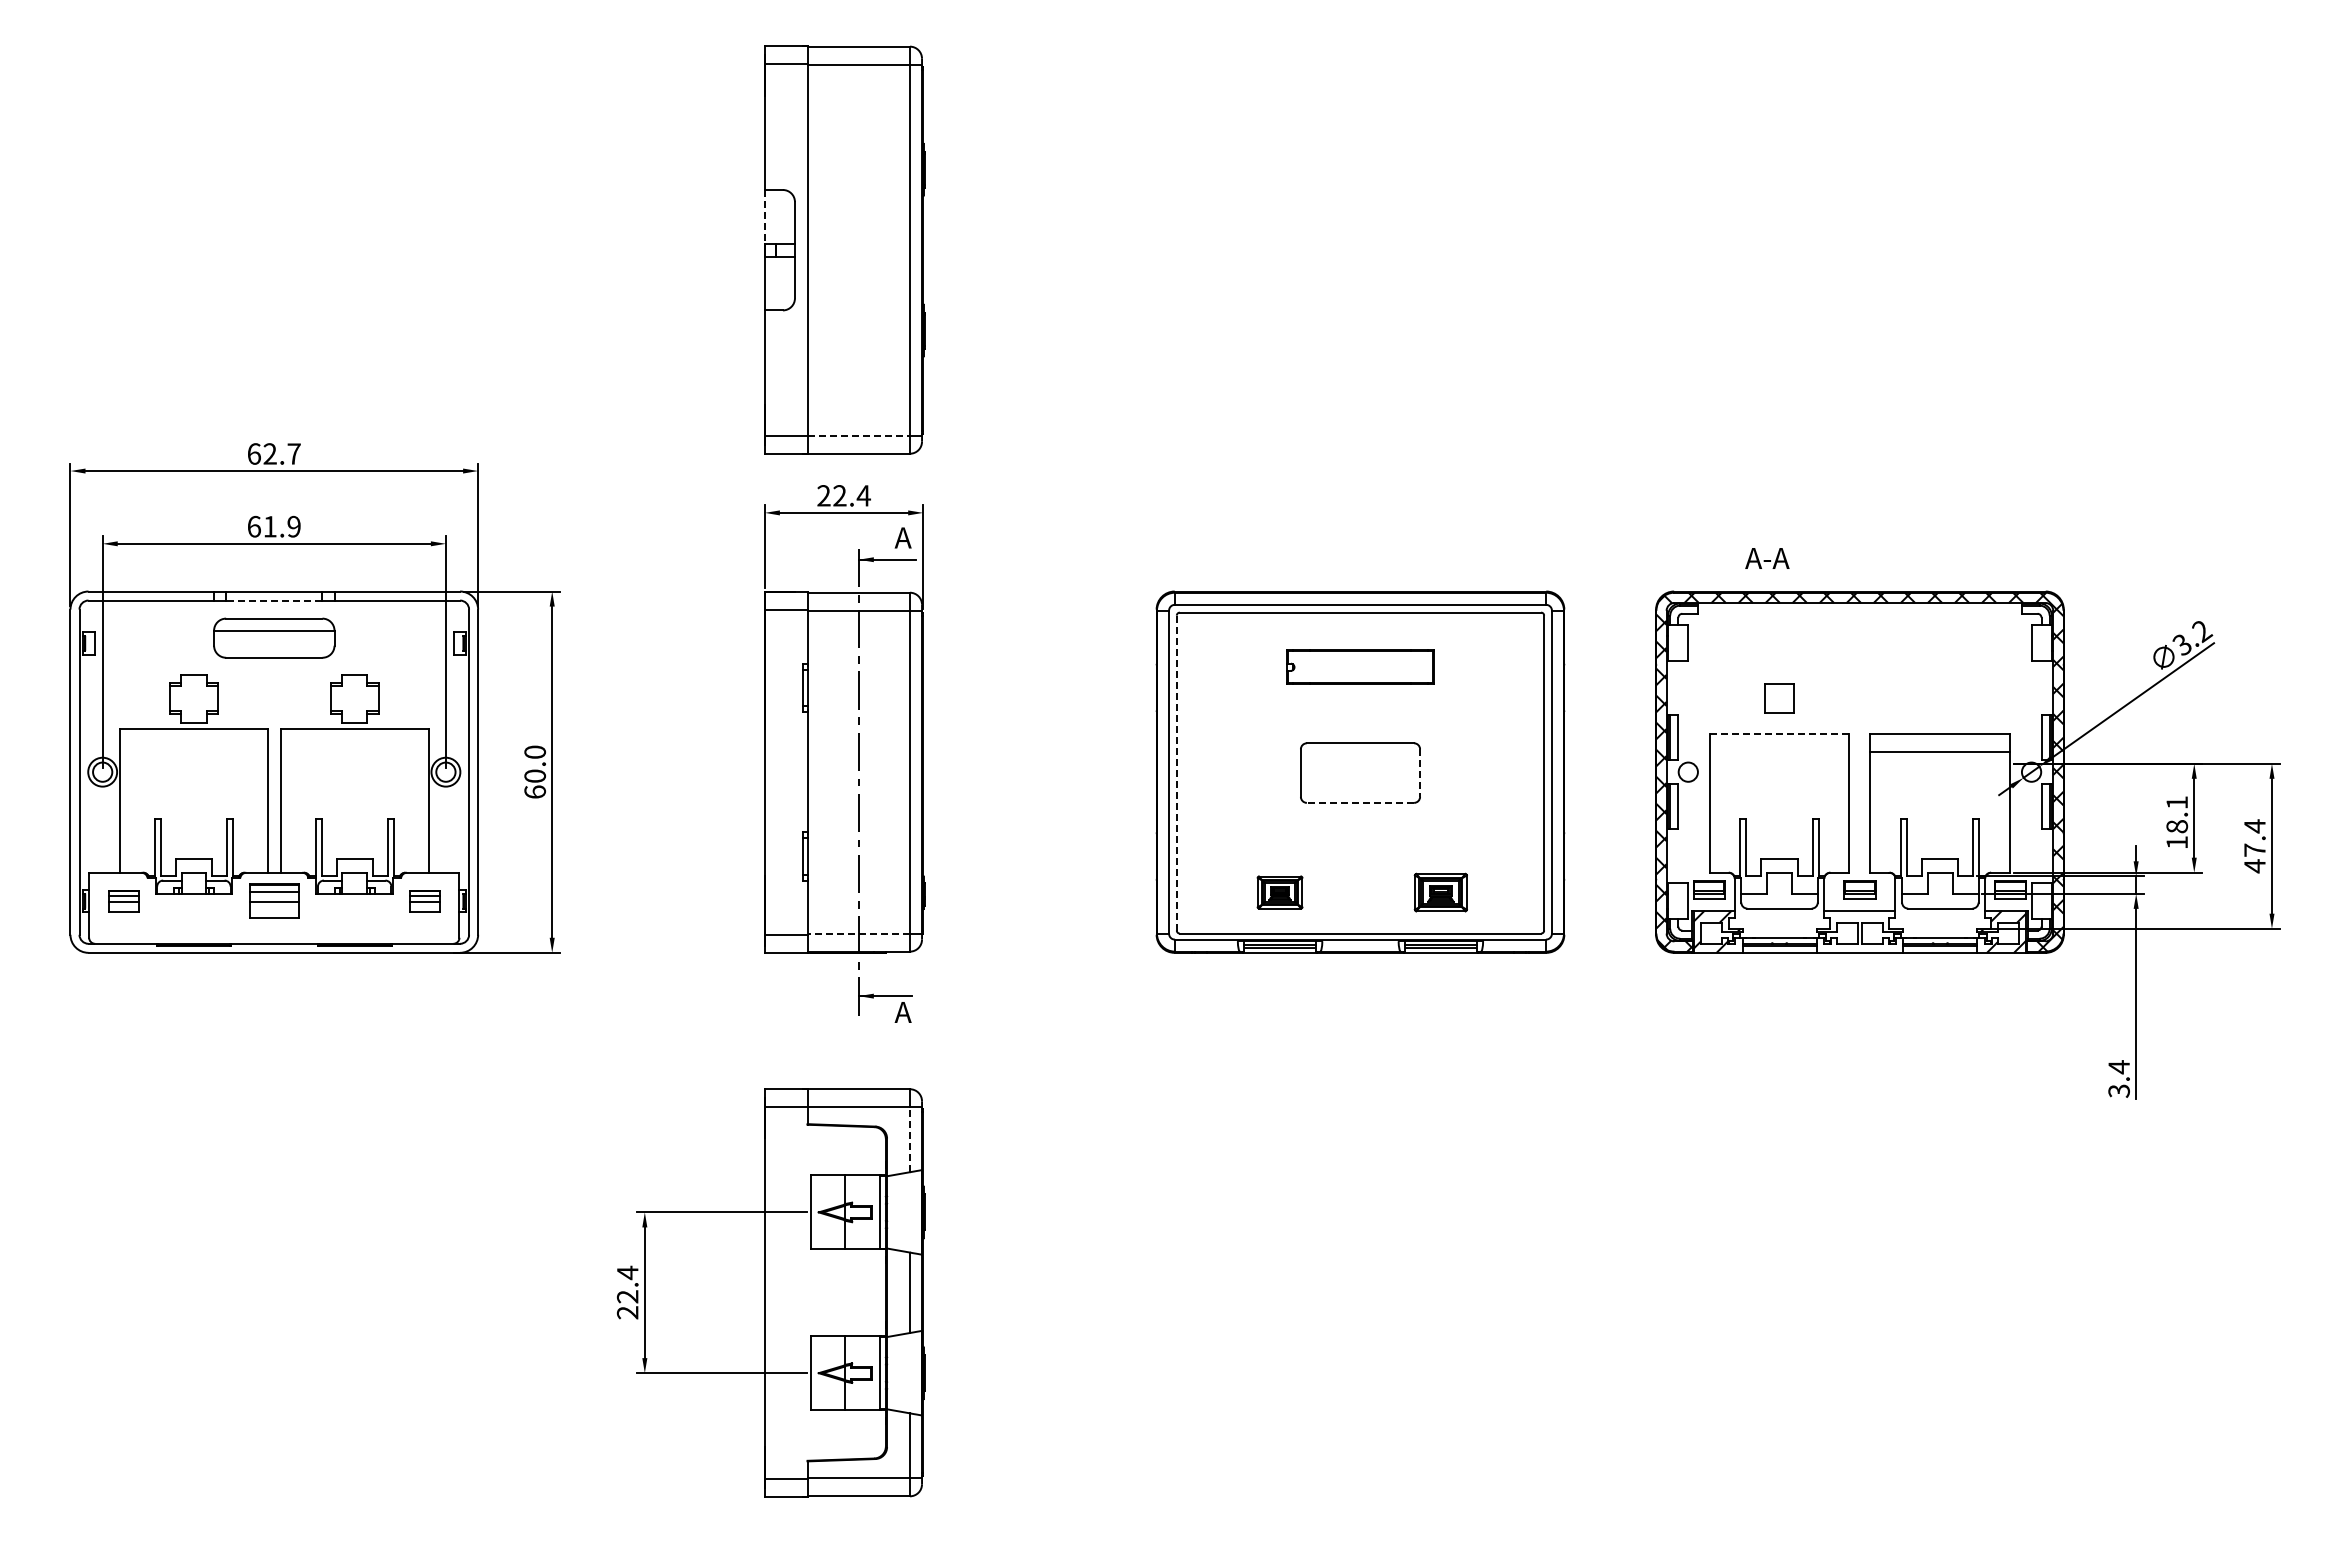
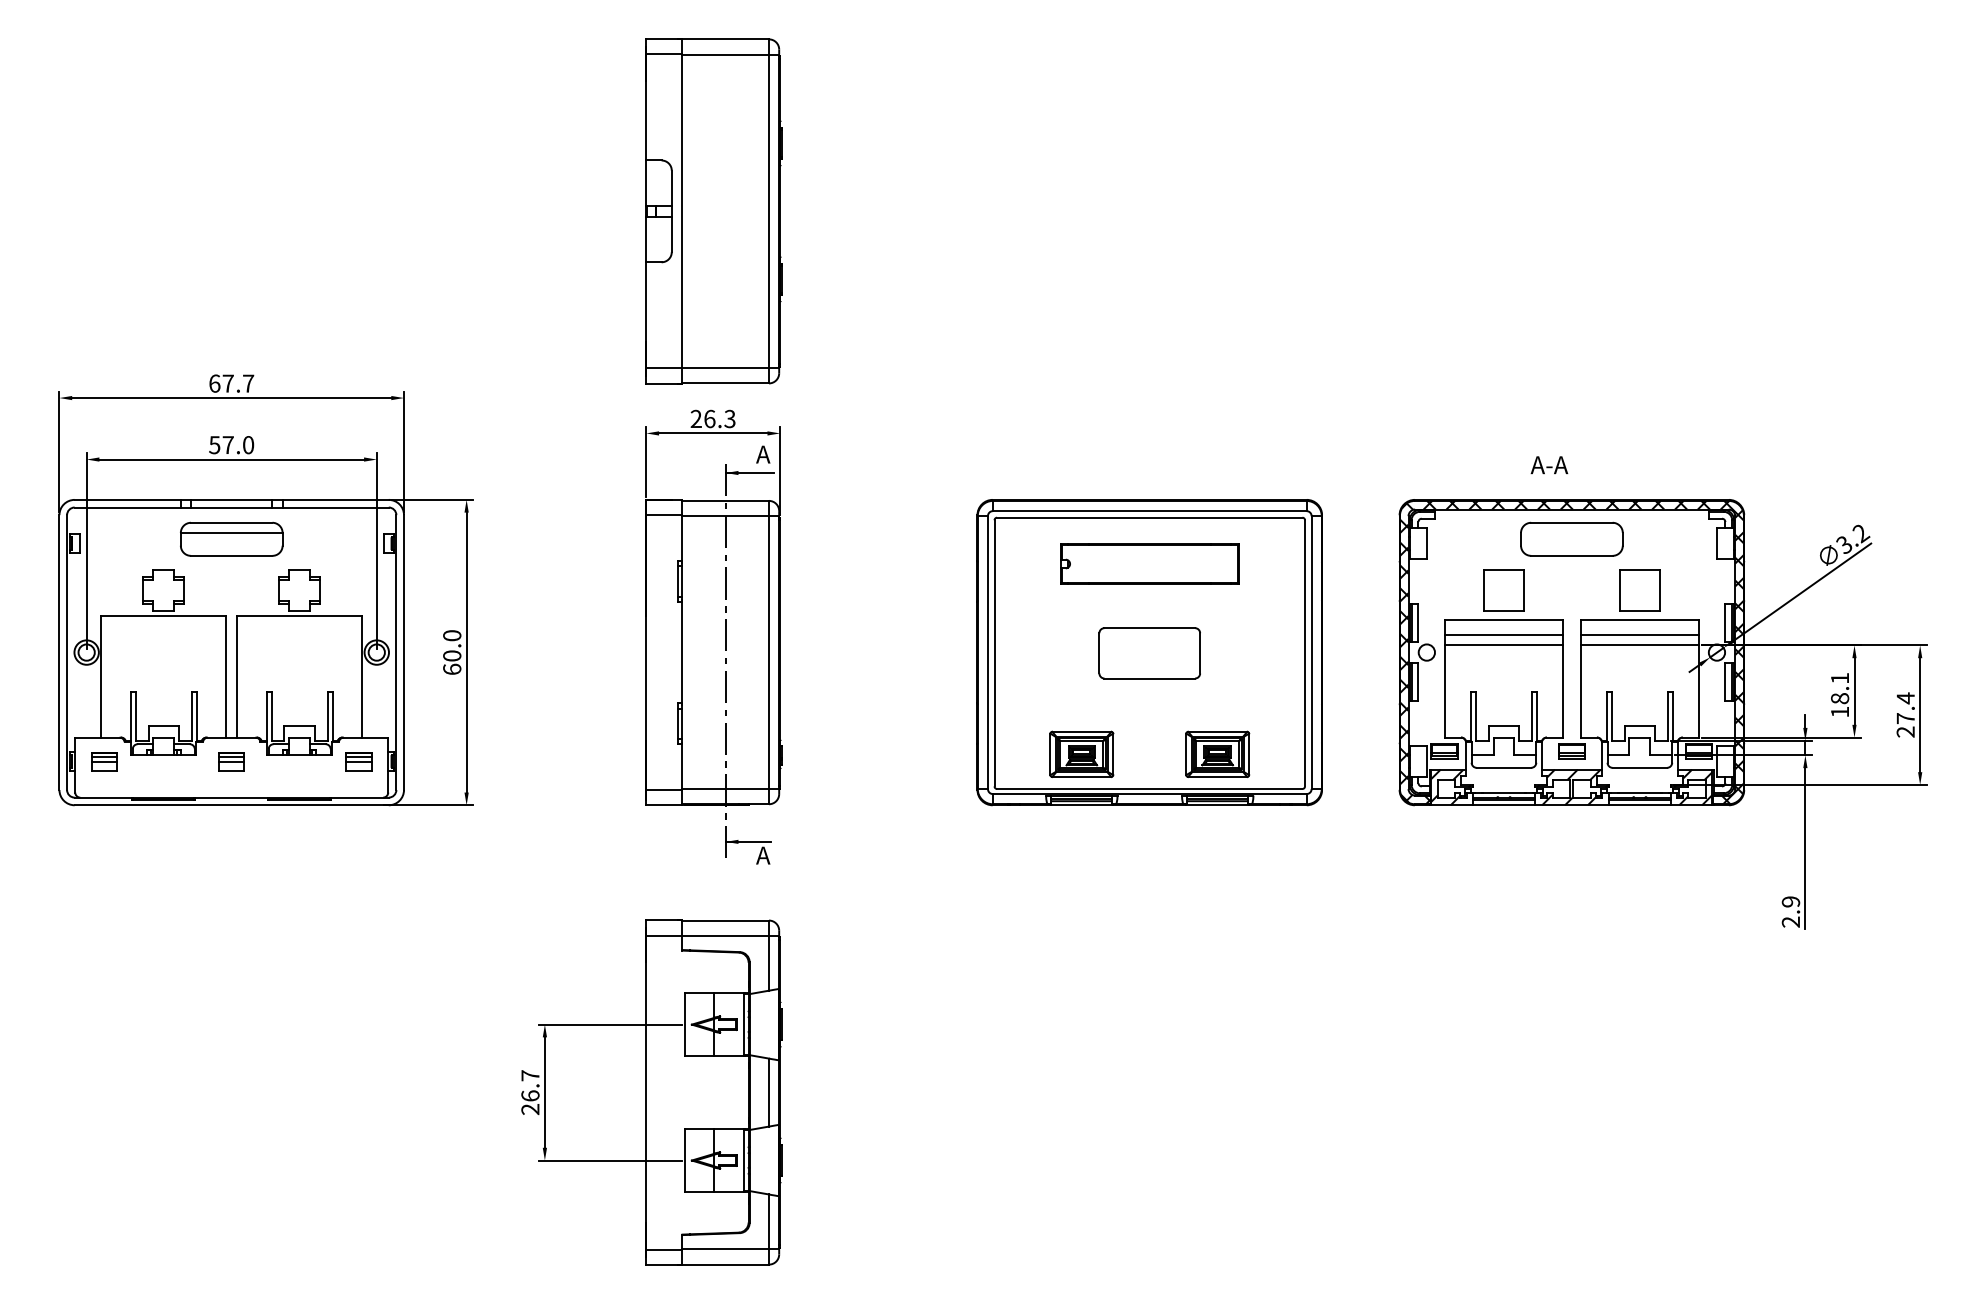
line: (764, 216) -> (646, 182), dashed -> solid
line: (859, 435) -> (726, 368), dashed -> solid
text: (269, 453) -> (227, 383), 62.7 -> 67.7
text: (852, 495) -> (720, 418), 22.4 -> 26.3
text: (273, 526) -> (231, 444), 61.9 -> 57.0
text: (1767, 558) -> (1549, 465), moved
line: (273, 600) -> (231, 507), dashed -> solid
part: (1859, 637) -> (1571, 538), added
part: (1360, 666) -> (1149, 563), size x1.43
part: (1779, 698) -> (1503, 590), size x1.67
part: (1939, 698) -> (1639, 590), added
line: (1779, 733) -> (1503, 619), dashed -> solid
line: (1779, 751) -> (1503, 635), added
line: (1779, 763) -> (1503, 645), added
line: (1940, 763) -> (1640, 645), added
line: (1176, 773) -> (994, 653), dashed -> solid
line: (1420, 773) -> (1200, 653), dashed -> solid
line: (1360, 802) -> (1149, 678), dashed -> solid
text: (2254, 866) -> (1905, 732), 47.4 -> 27.4
part: (1279, 892) -> (1081, 754), size x1.67
part: (1440, 892) -> (1217, 754), size x1.43
part: (273, 901) -> (231, 761), size x0.62
hatch: (1860, 931) -> (1572, 787), added
line: (858, 933) -> (725, 788), dashed -> solid
text: (2118, 1078) -> (1790, 911), 3.4 -> 2.9
line: (909, 1139) -> (768, 963), dashed -> solid
text: (627, 1284) -> (530, 1085), 22.4 -> 26.7

